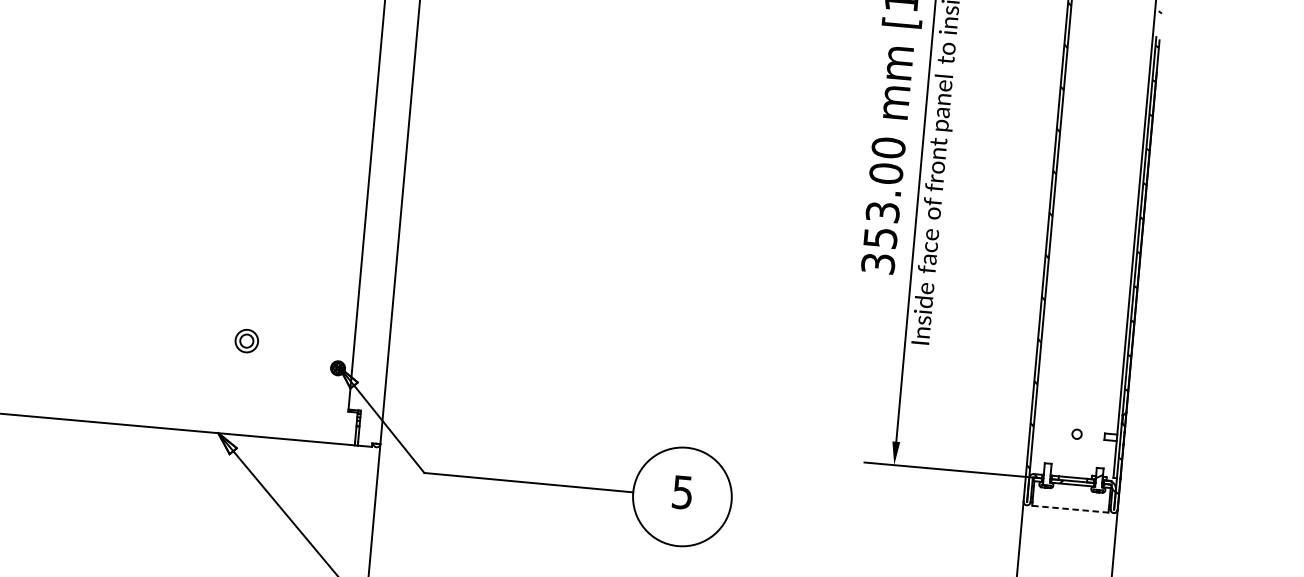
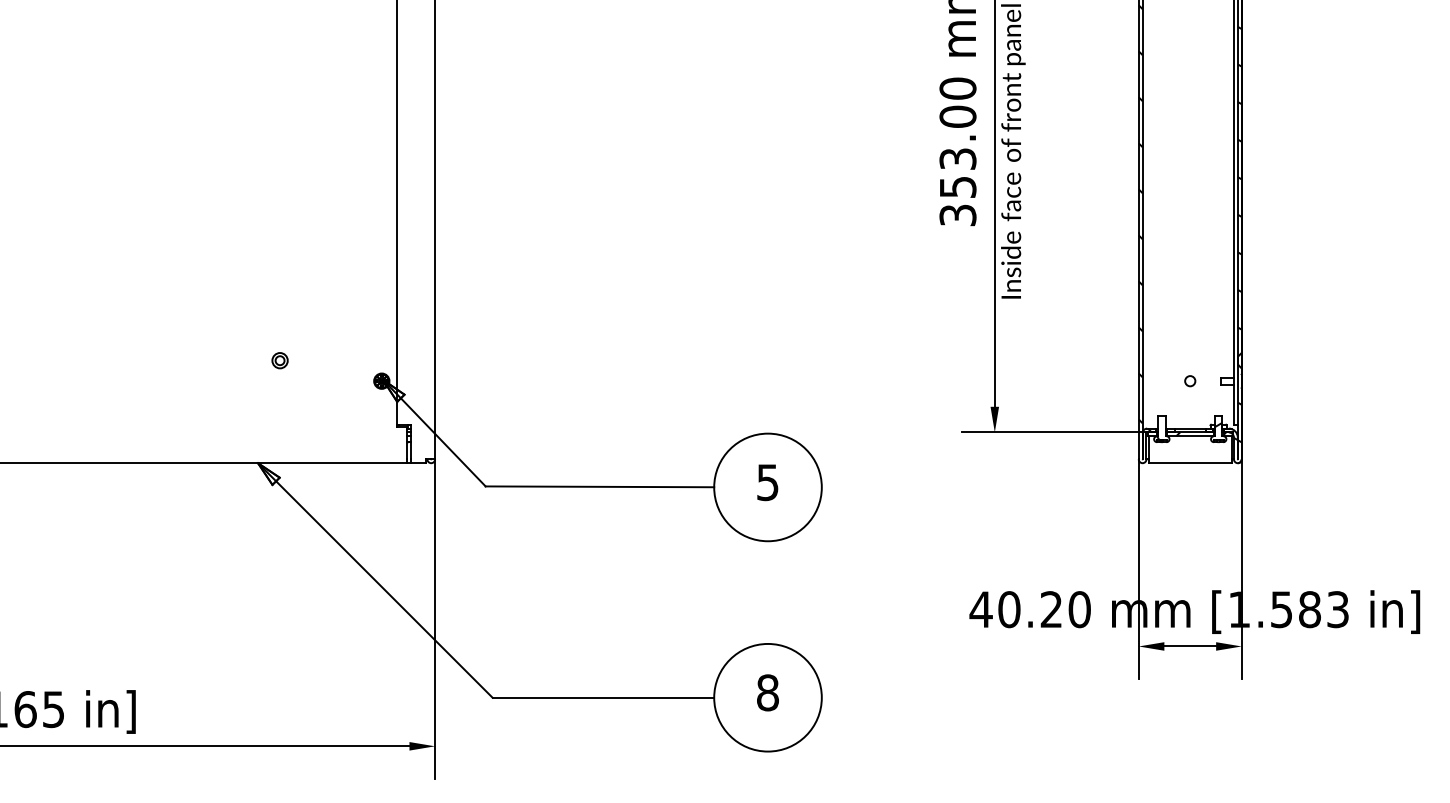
part: (246, 341) -> (279, 360), size x0.62
line: (1070, 509) -> (1190, 463), dashed -> solid

